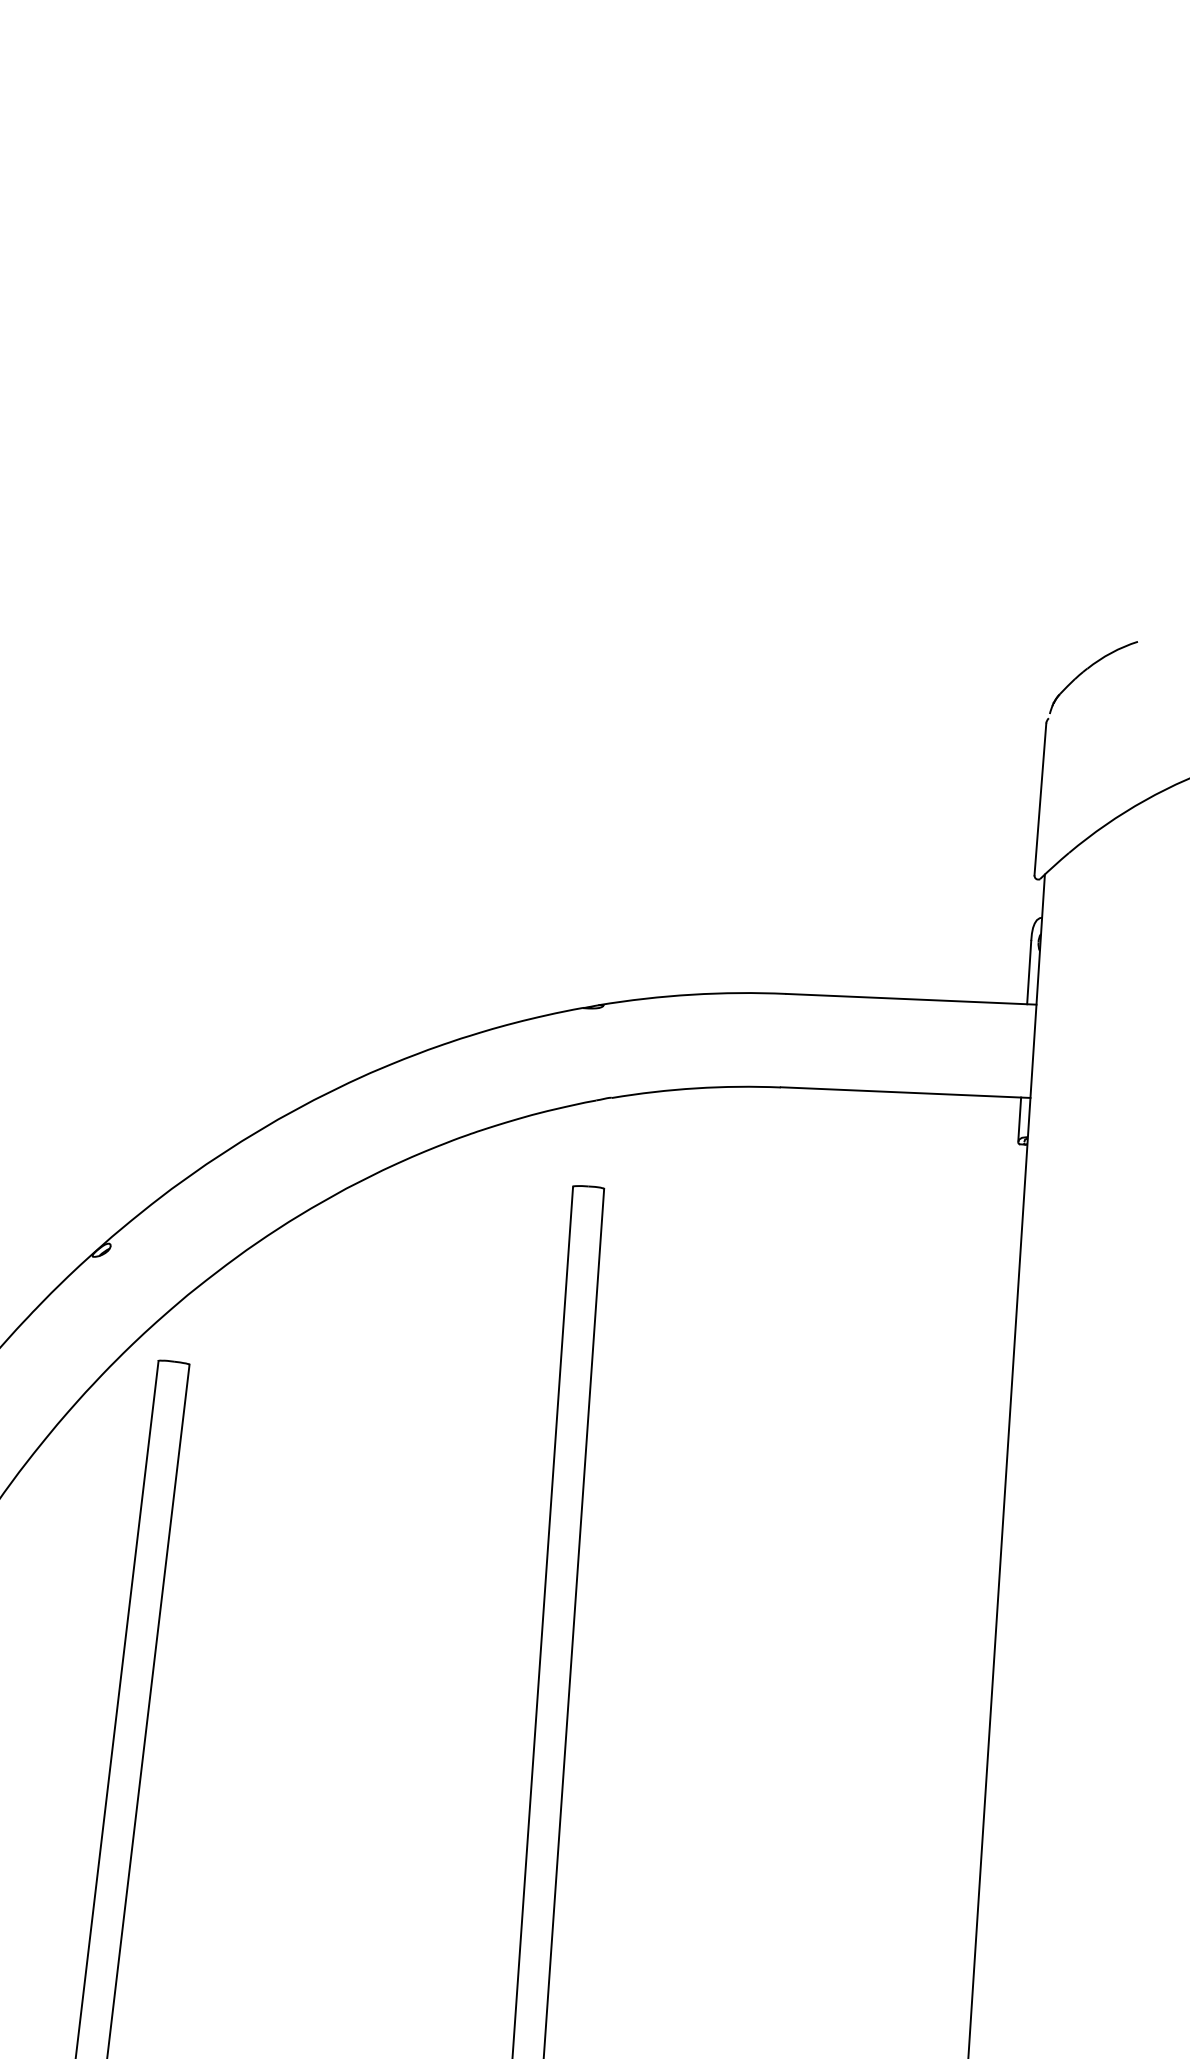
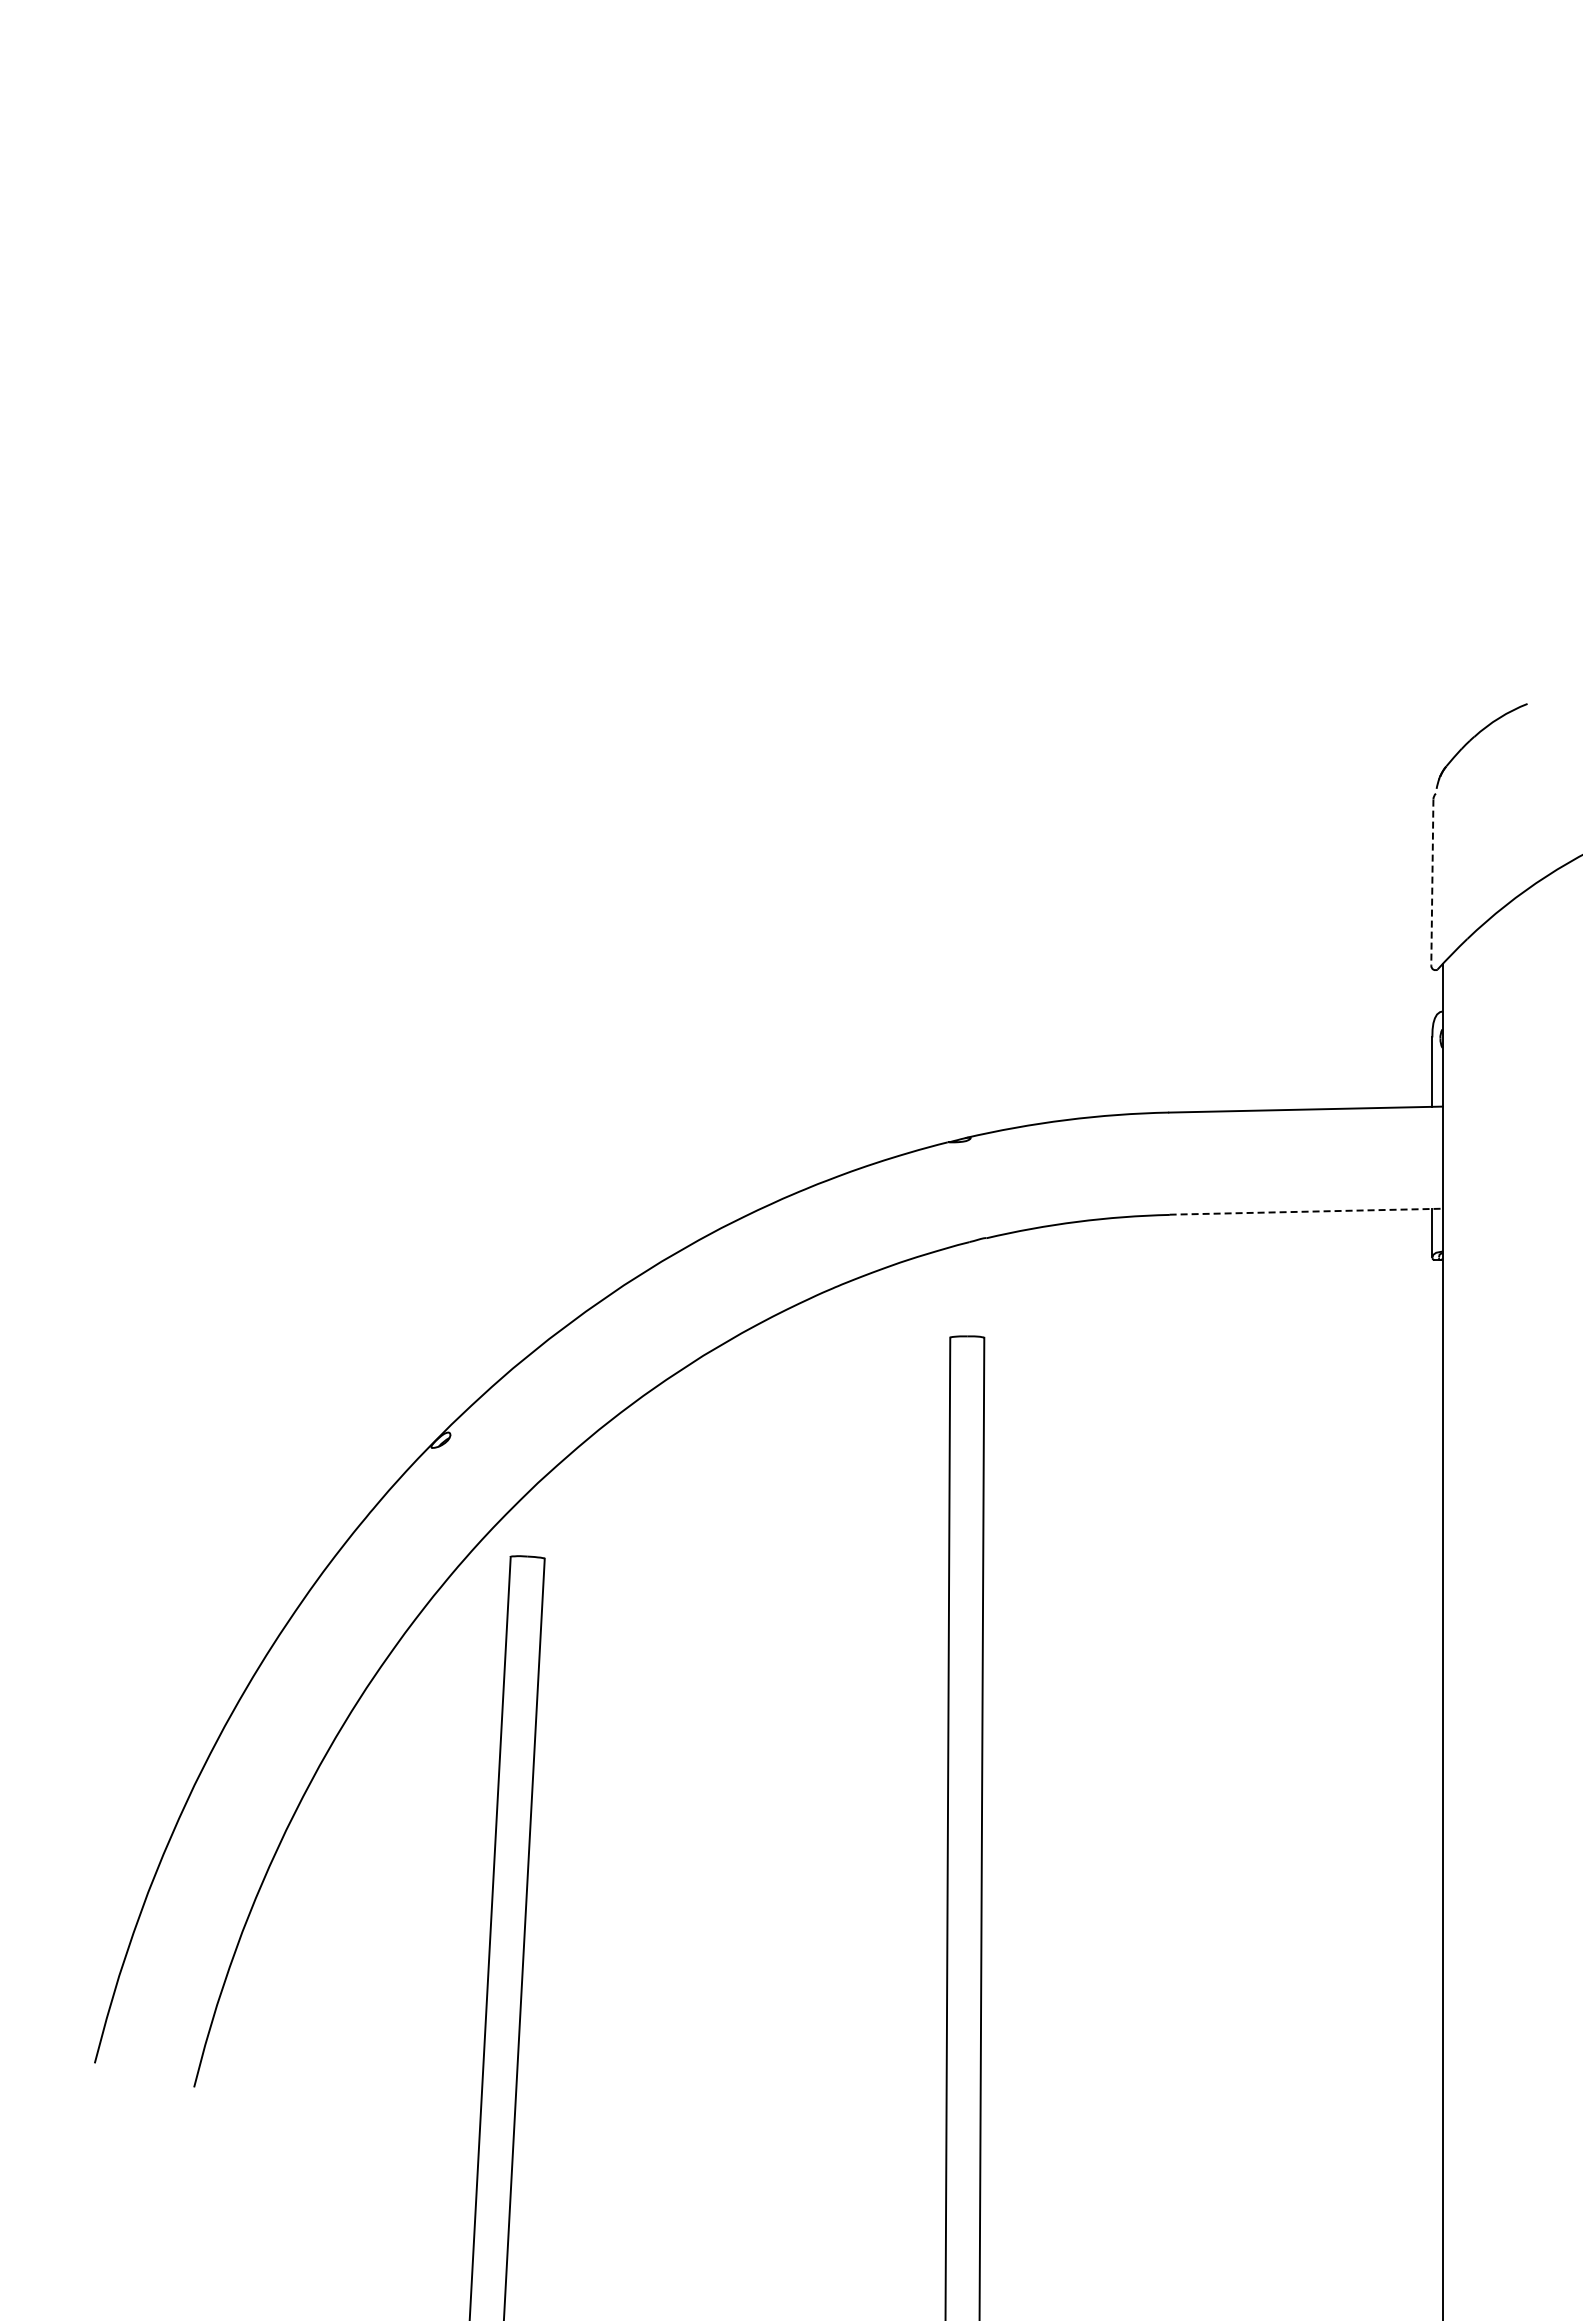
line: (1040, 800) -> (1432, 883), solid -> dashed
line: (905, 1092) -> (1306, 1211), solid -> dashed

